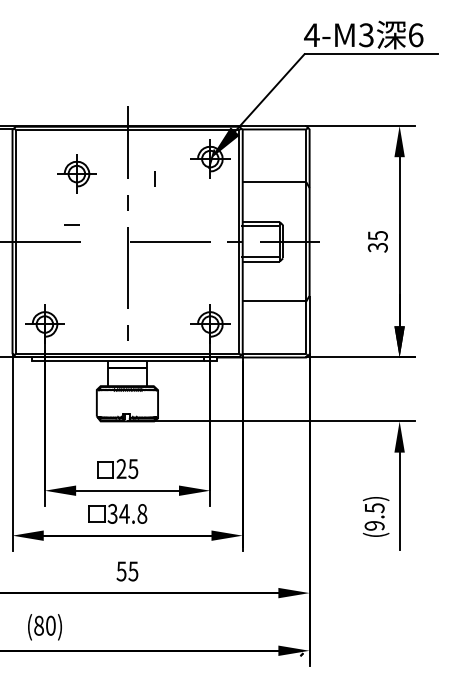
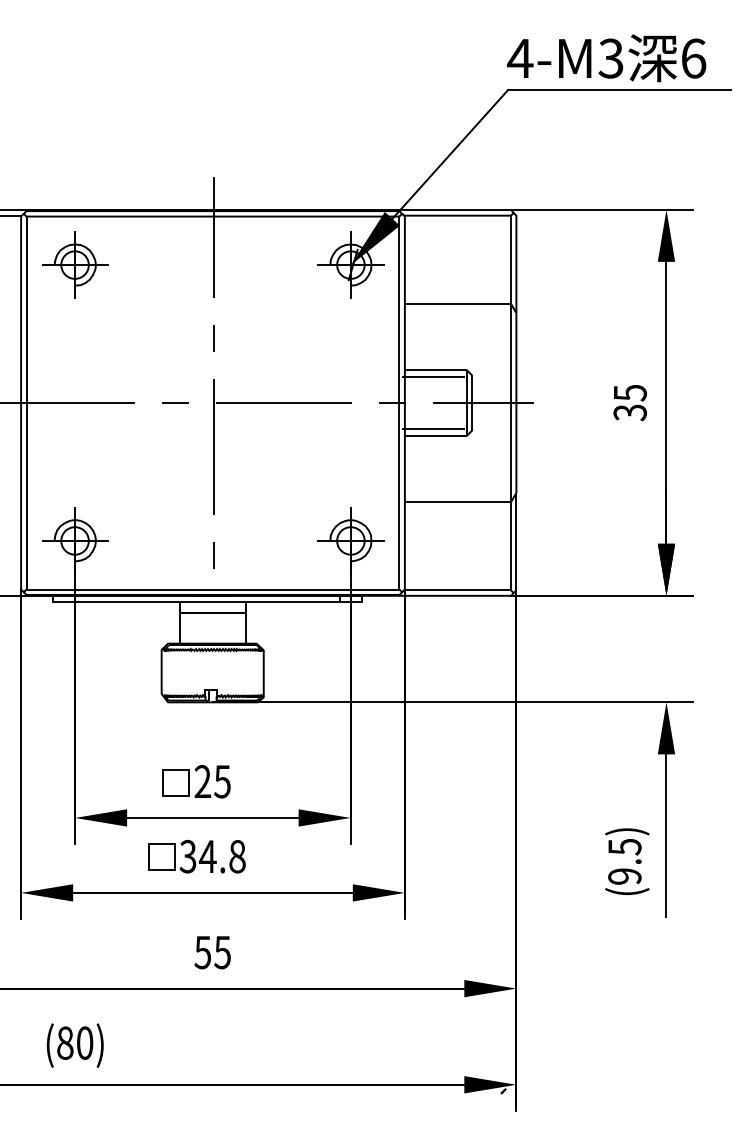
part: (76, 173) -> (74, 264), moved
line: (154, 178) -> (257, 297), removed
line: (71, 224) -> (174, 402), moved

